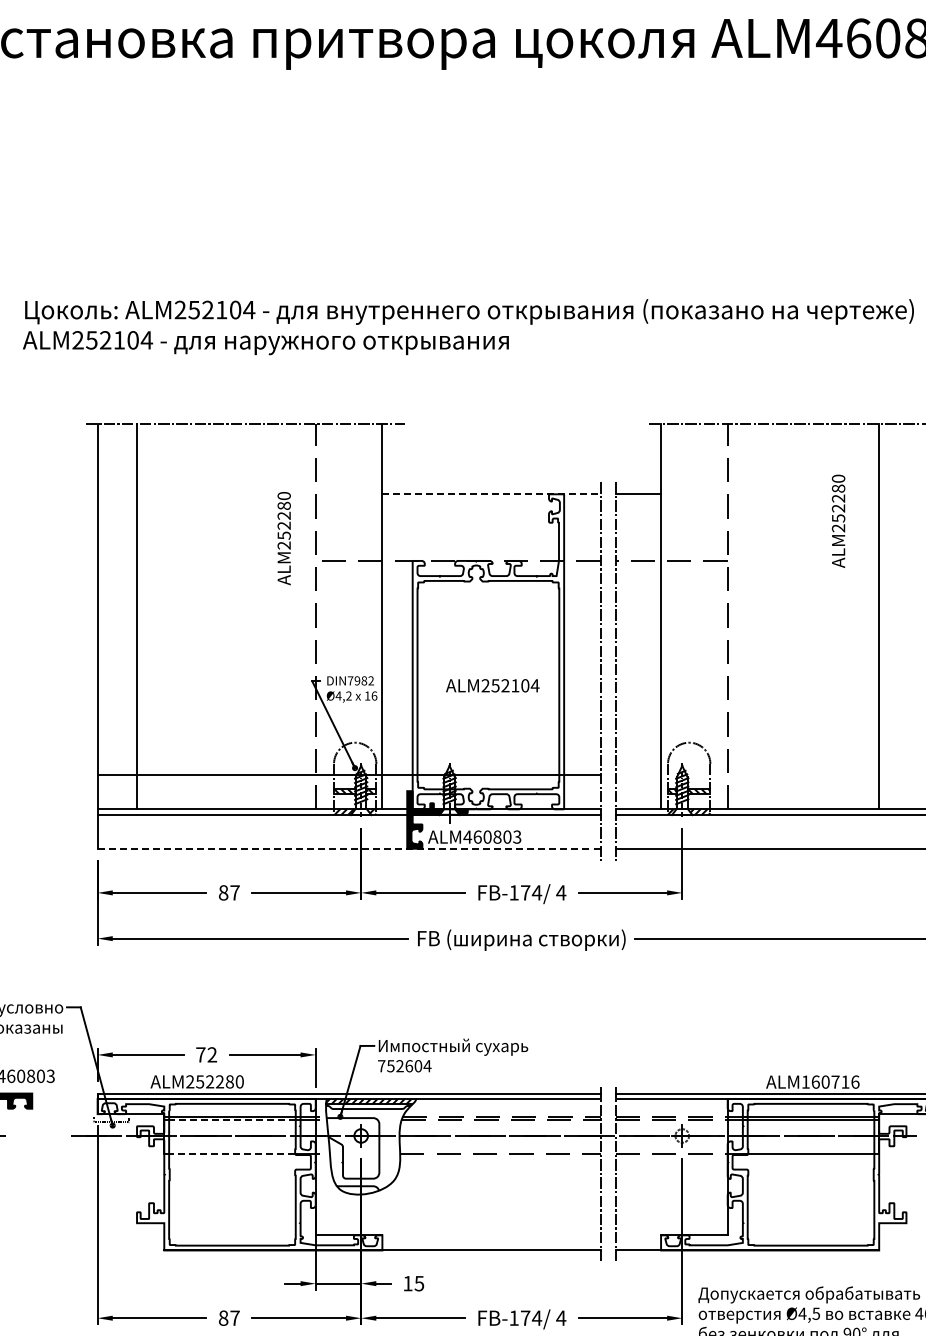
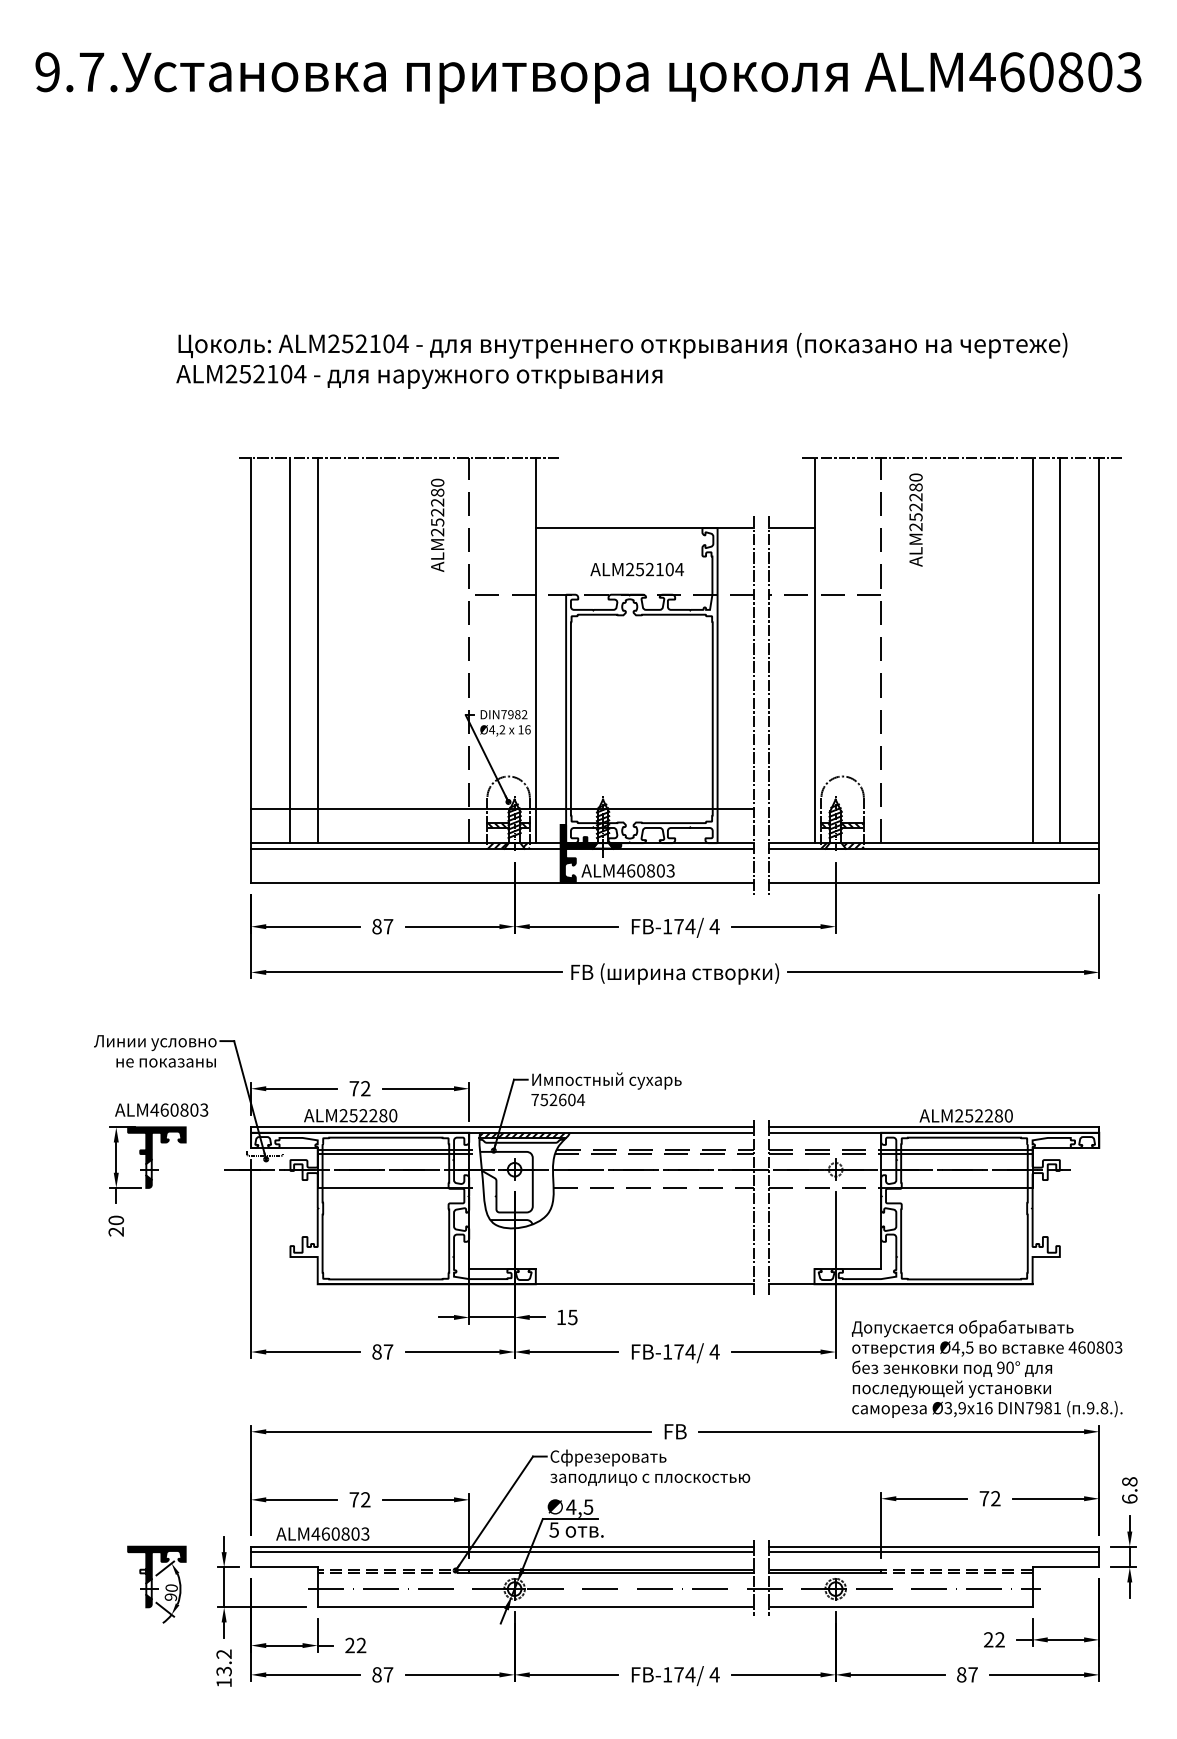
line: (492, 494) -> (645, 528), dashed -> solid
text: (838, 520) -> (915, 519), moved
text: (284, 537) -> (437, 524), moved
line: (164, 616) -> (317, 650), added
line: (906, 616) -> (1059, 650), added
text: (492, 685) -> (636, 569), moved
line: (349, 848) -> (502, 882), dashed -> solid
text: (830, 1081) -> (983, 1115), ALM160716 -> ALM252280
line: (232, 1120) -> (385, 1154), dashed -> solid
line: (231, 1153) -> (384, 1187), dashed -> solid

